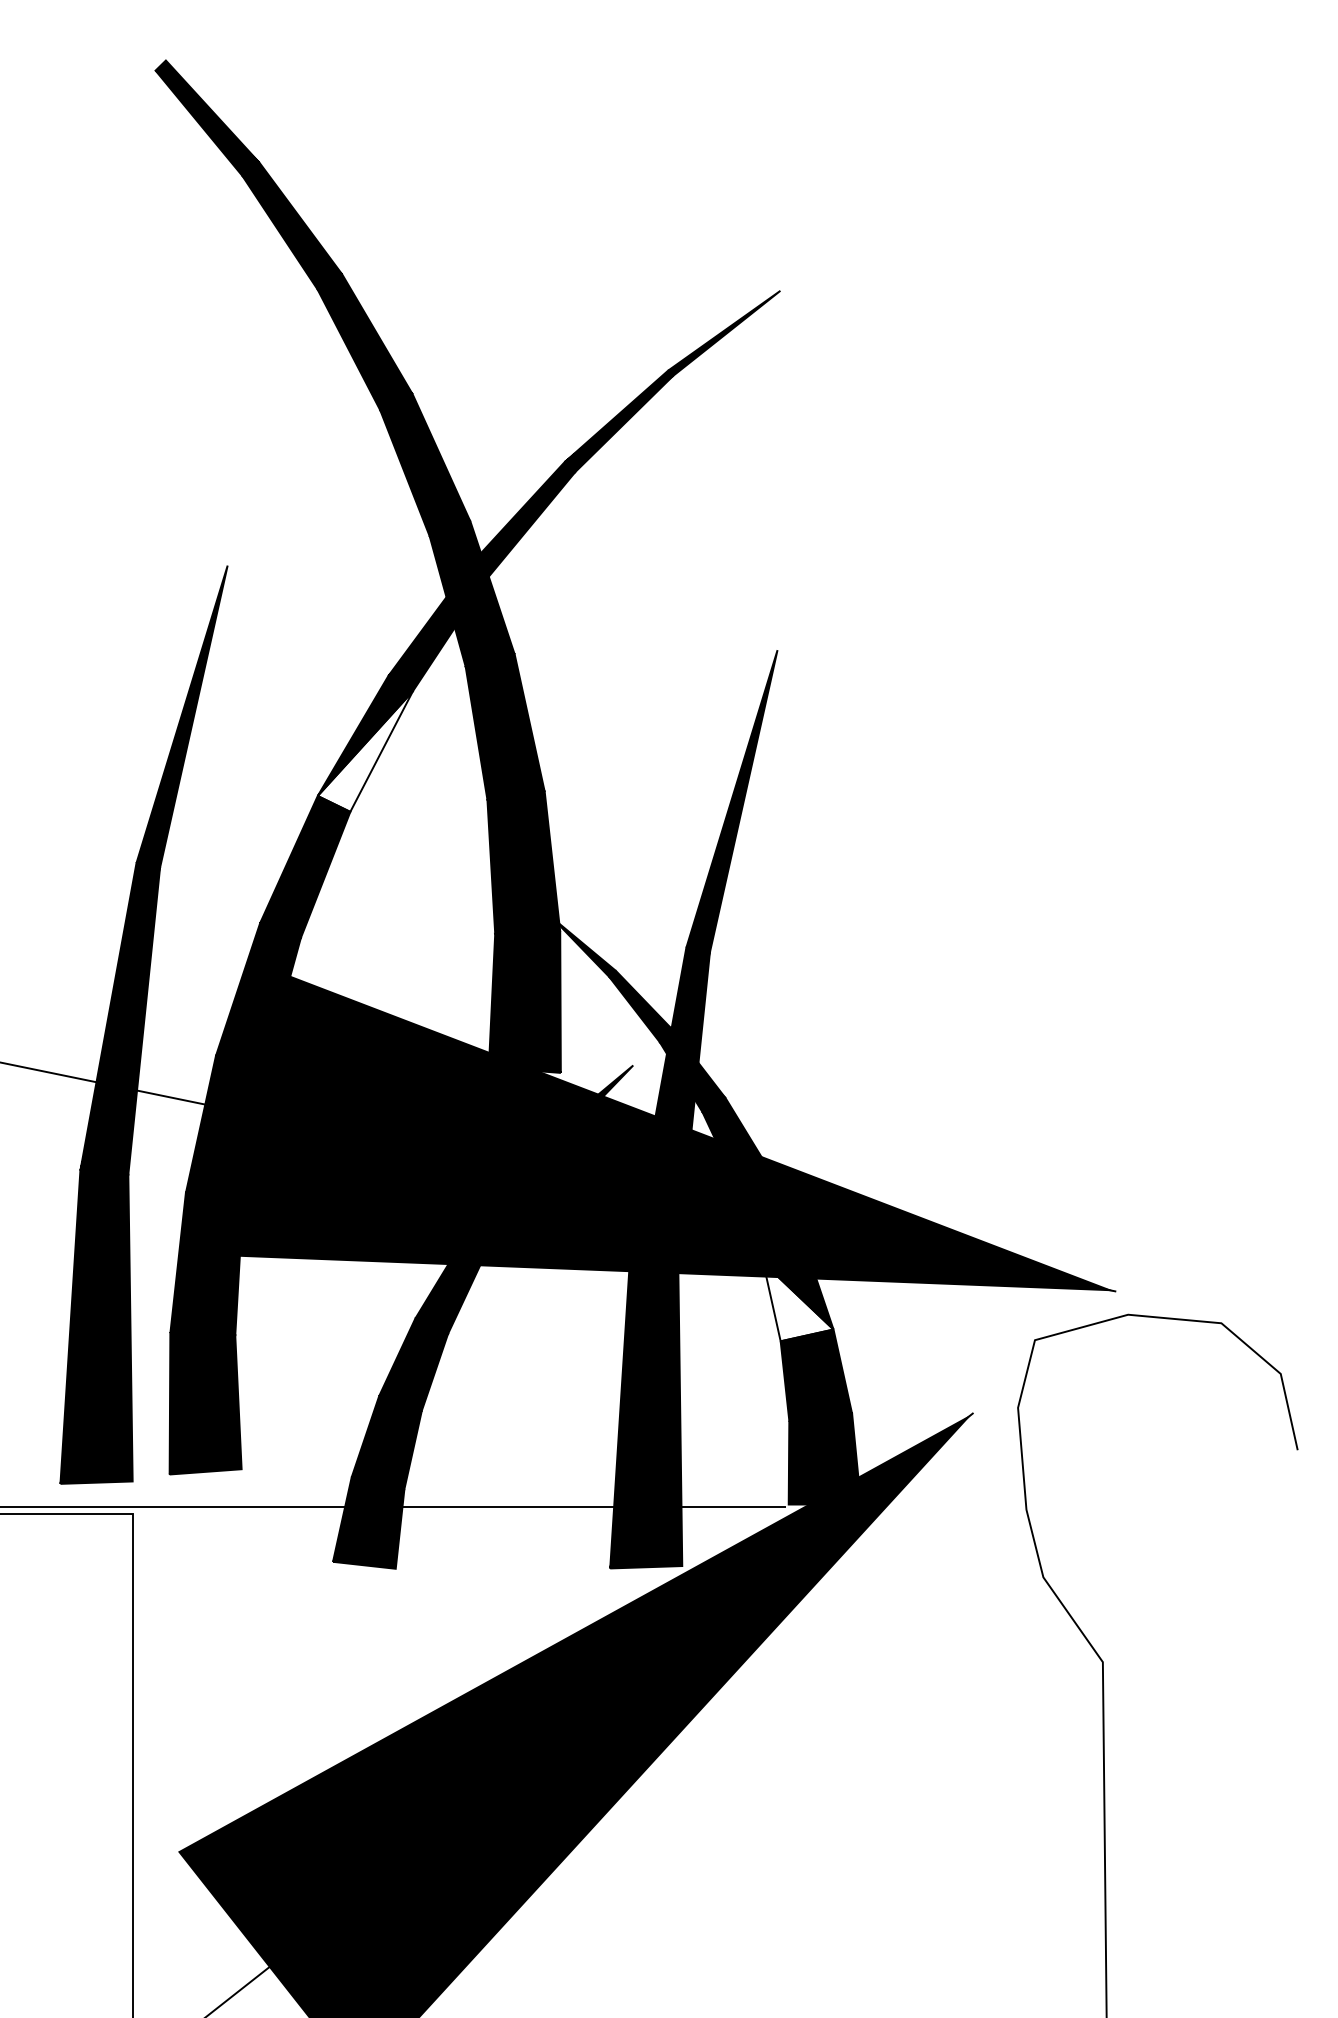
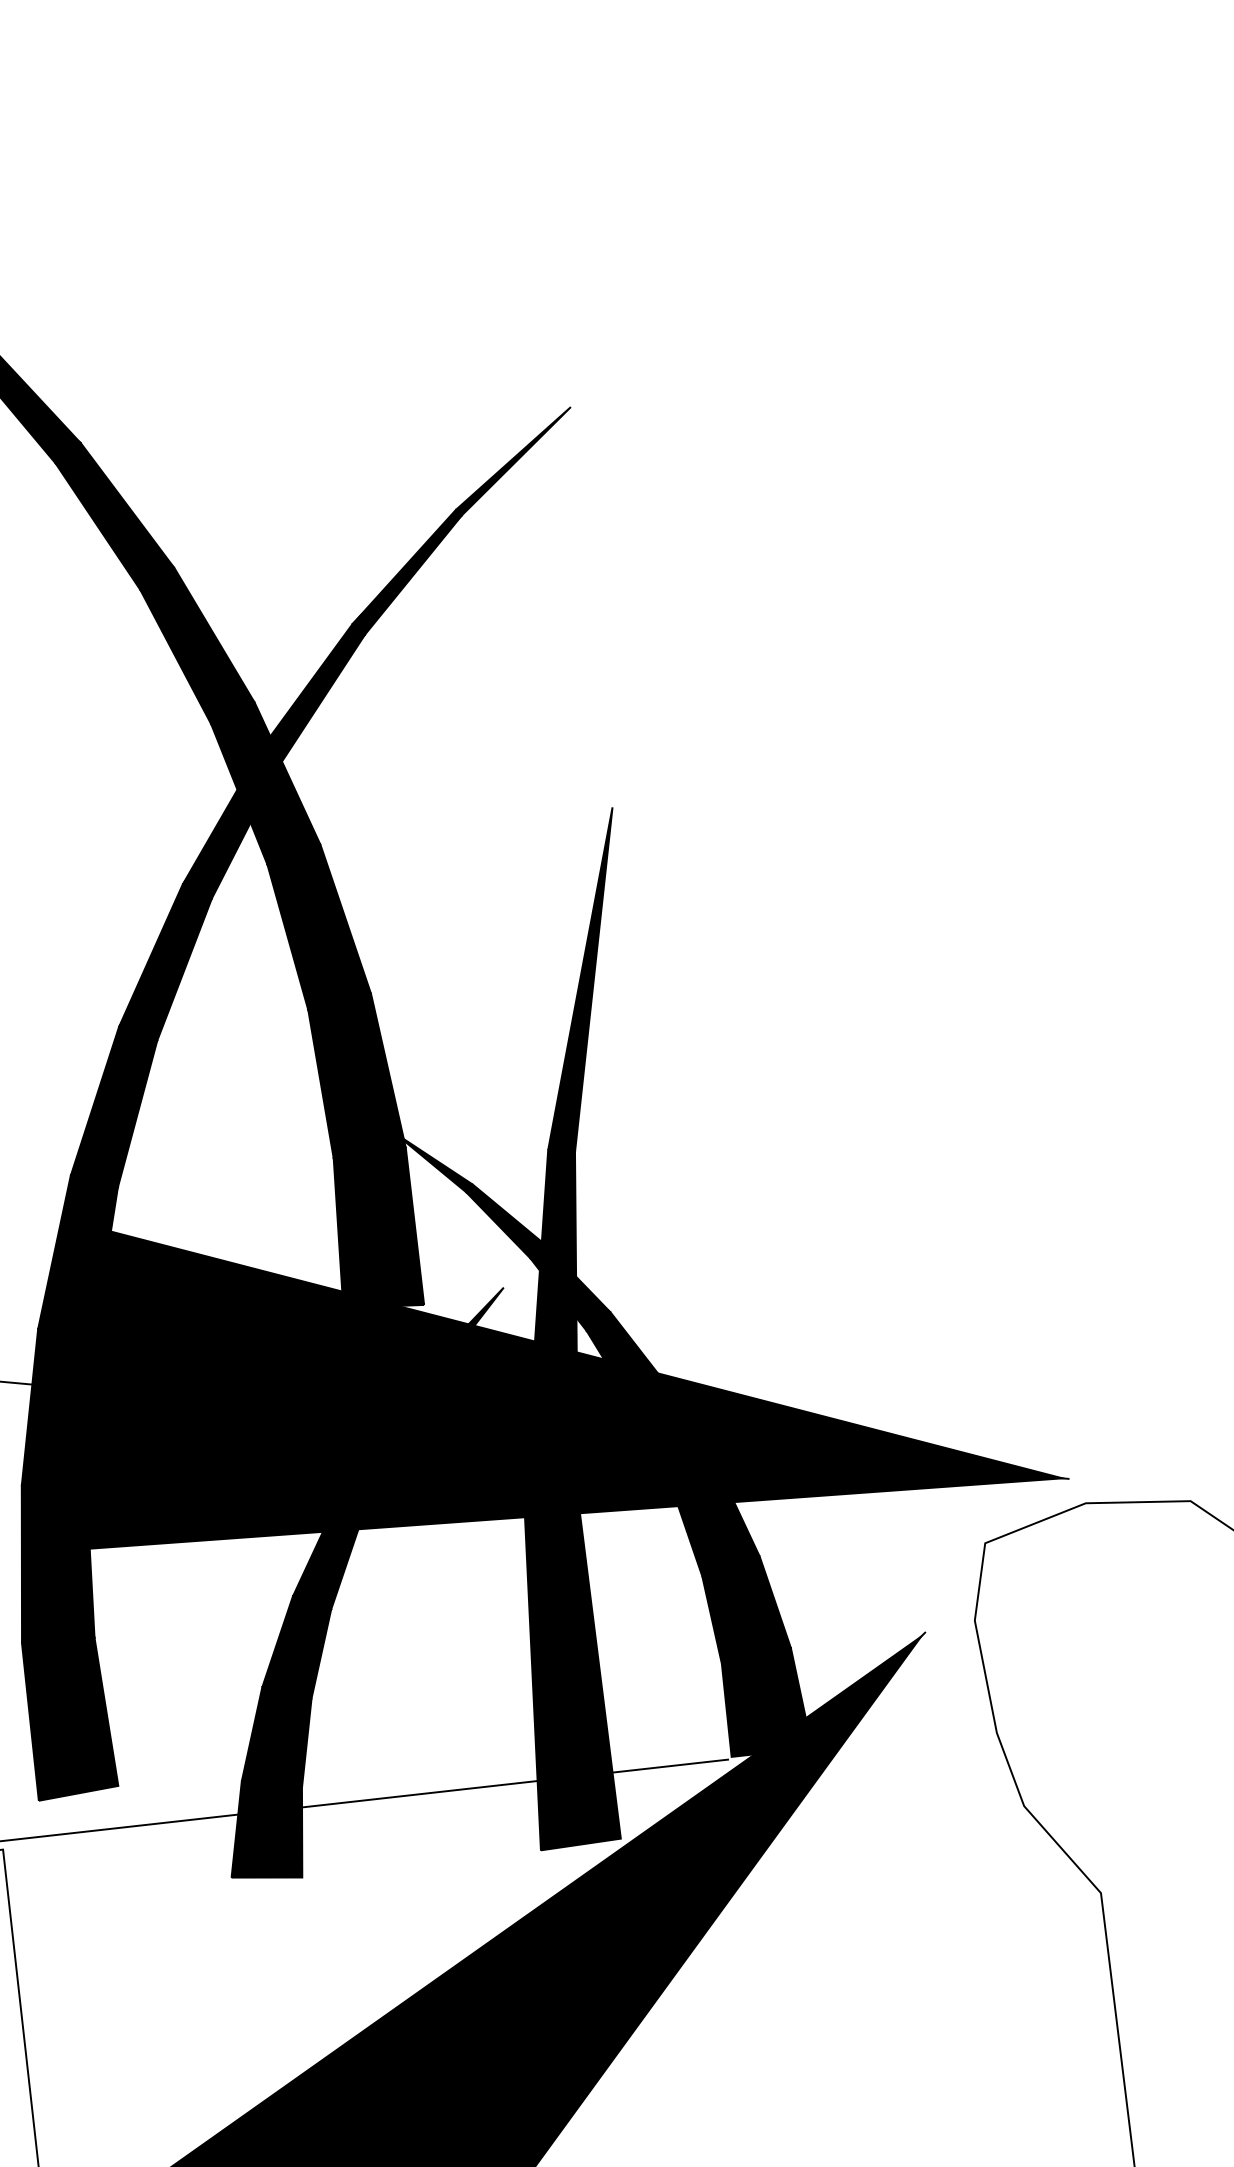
fill: (364, 751) -> (165, 971), added
fill: (798, 1301) -> (717, 1529), added

